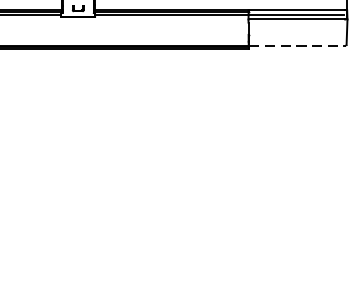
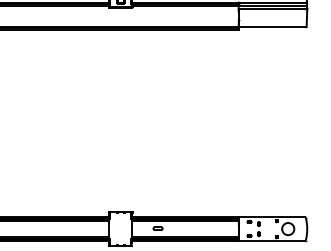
line: (295, 45) -> (271, 27), dashed -> solid

